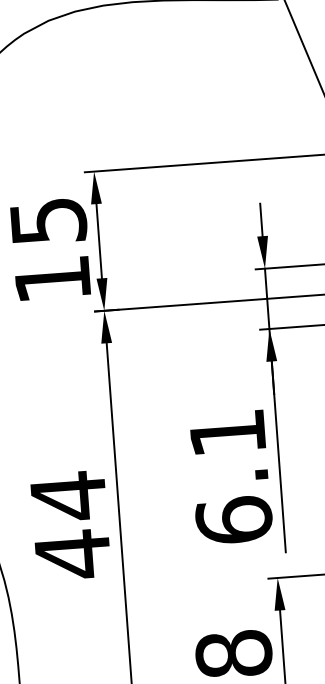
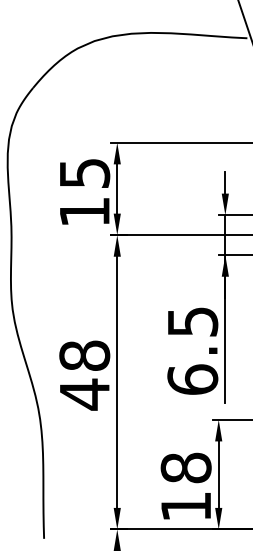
text: (228, 432) -> (193, 321), 6.1 -> 6.5
text: (68, 495) -> (84, 355), 44 -> 48

